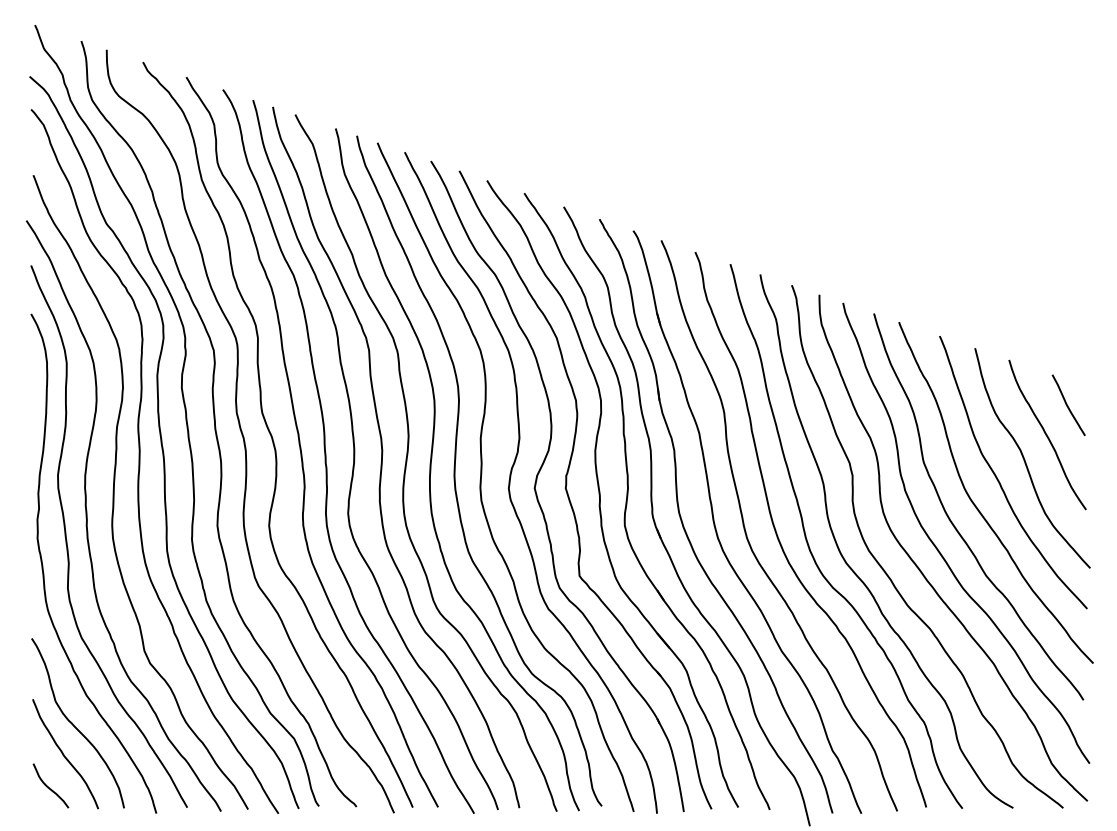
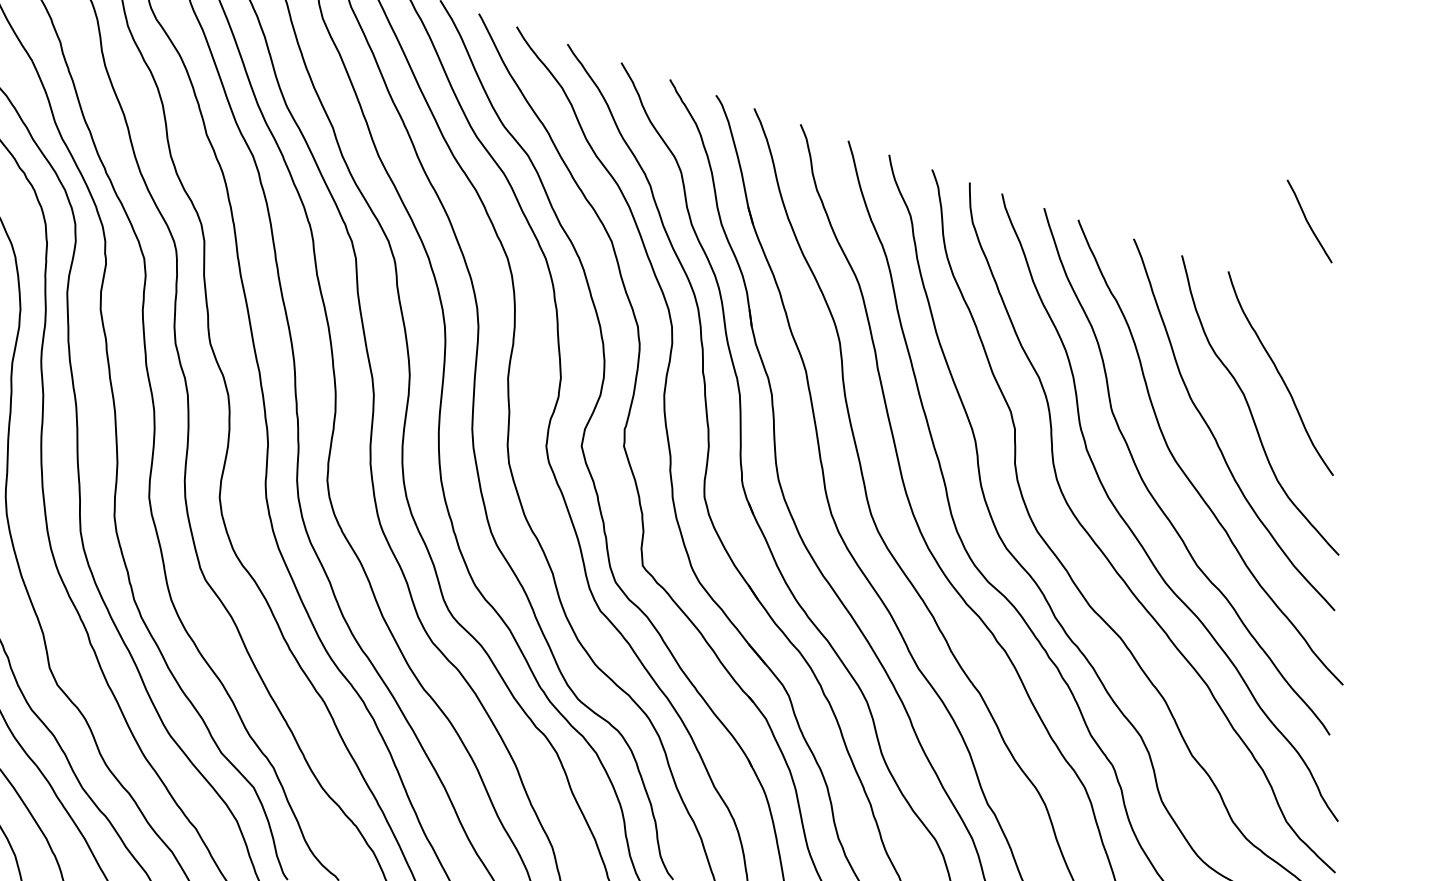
curve: (1068, 405) -> (1309, 221), moved

